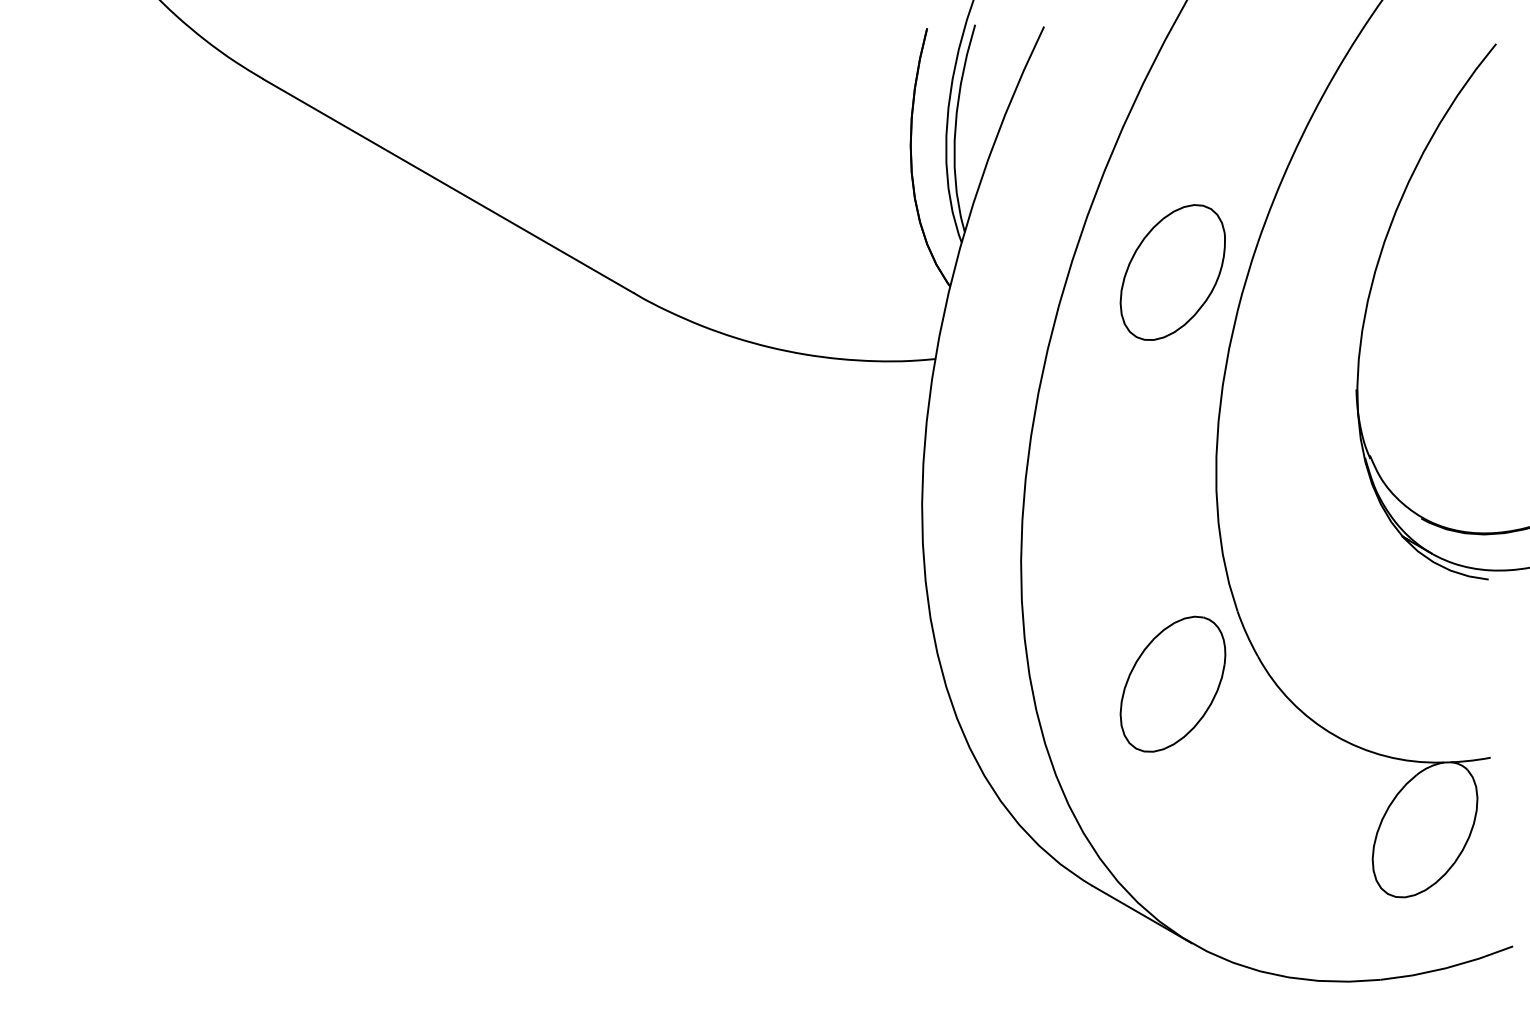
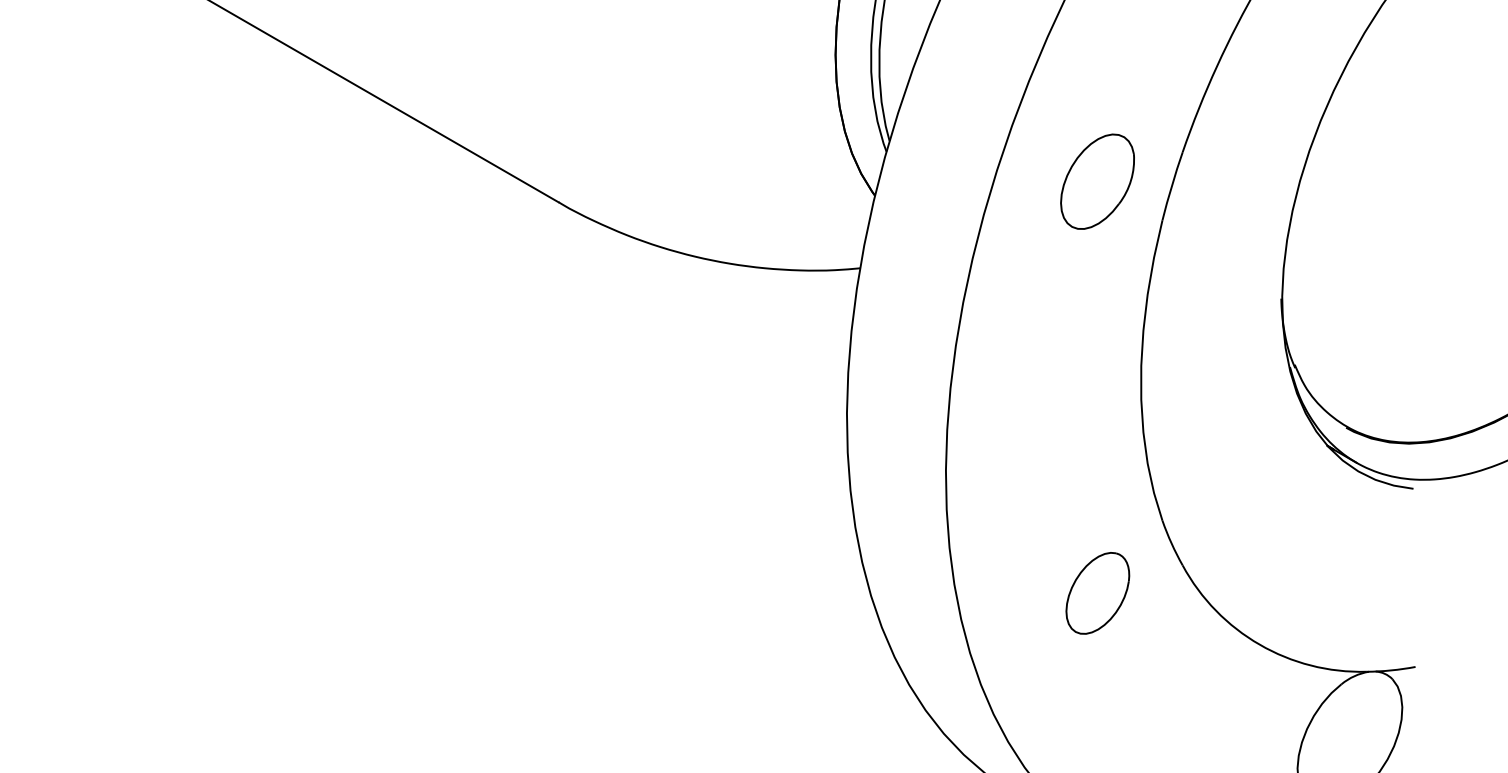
part: (1172, 272) -> (1097, 181), size x0.7
part: (1172, 683) -> (1097, 592), size x0.6

